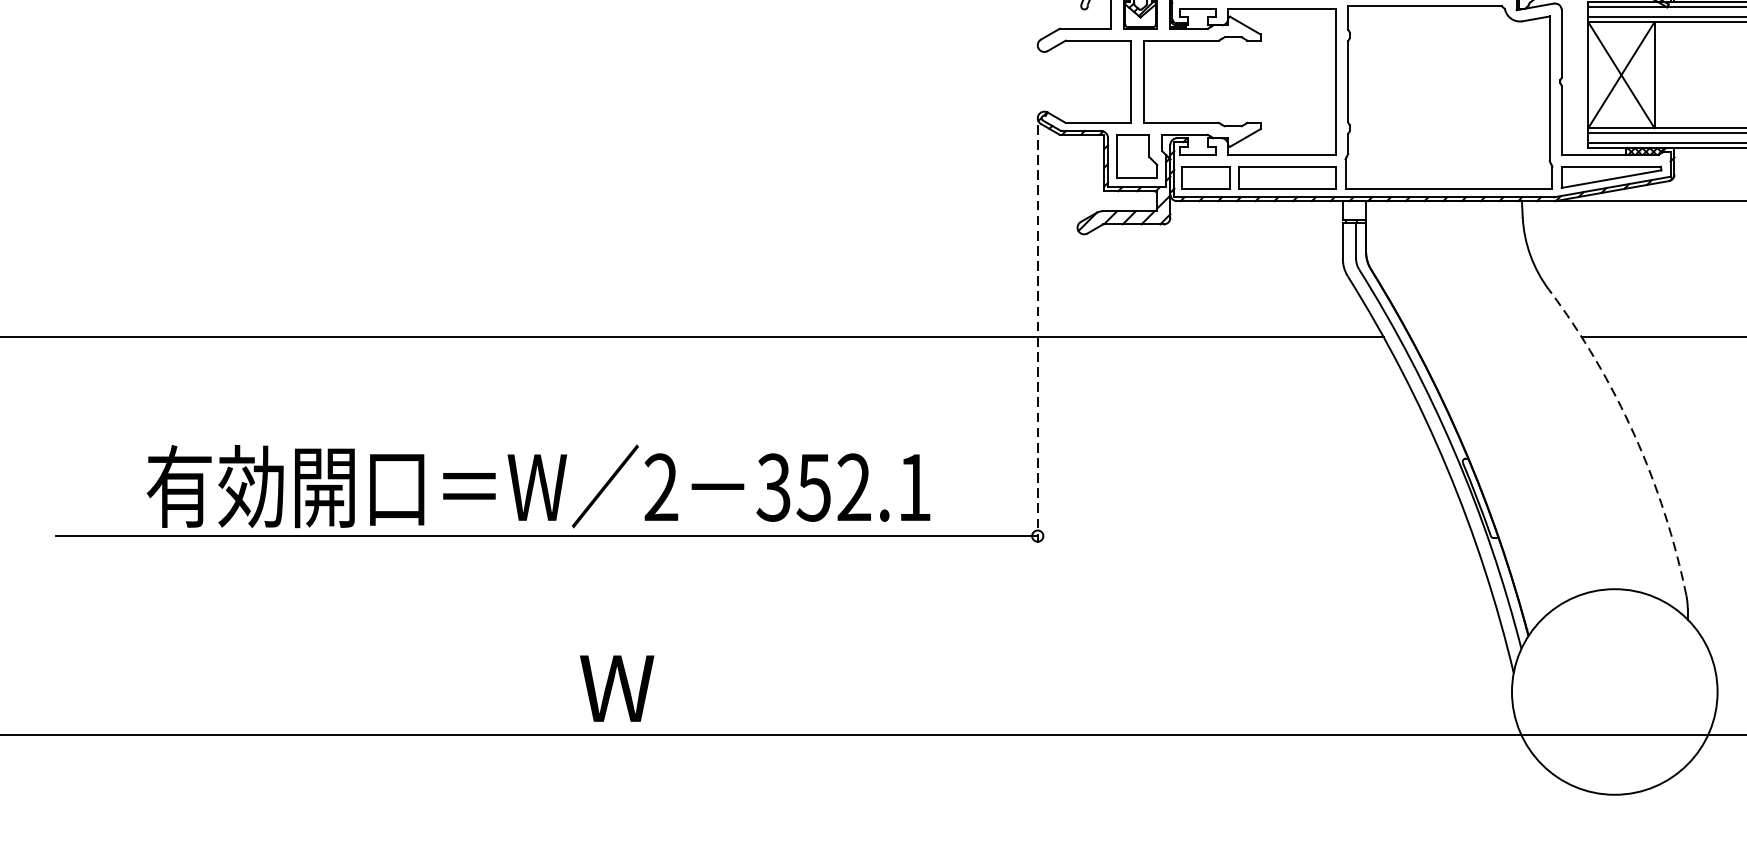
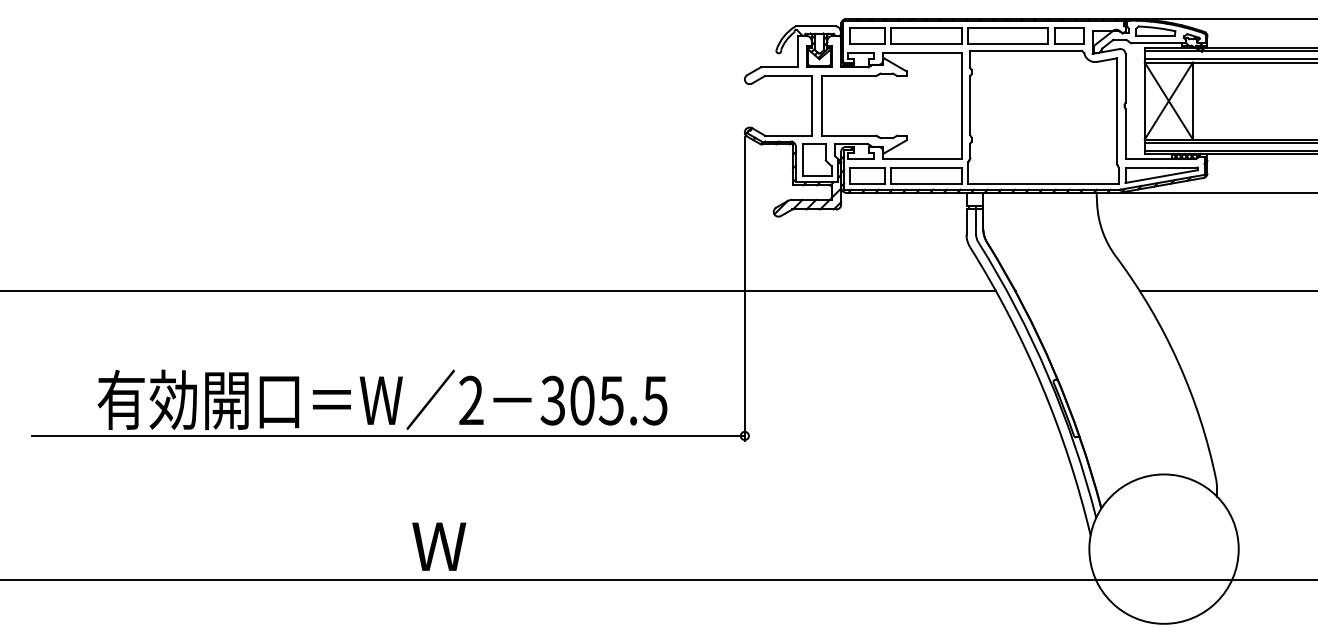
line: (1037, 333) -> (744, 288), dashed -> solid
arc: (1634, 435) -> (1178, 362), dashed -> solid
text: (863, 487) -> (618, 400), 352.1 -> 305.5

